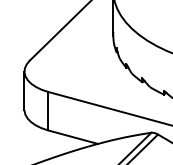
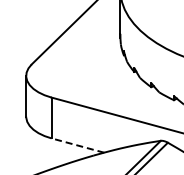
line: (72, 137) -> (77, 145), solid -> dashed

